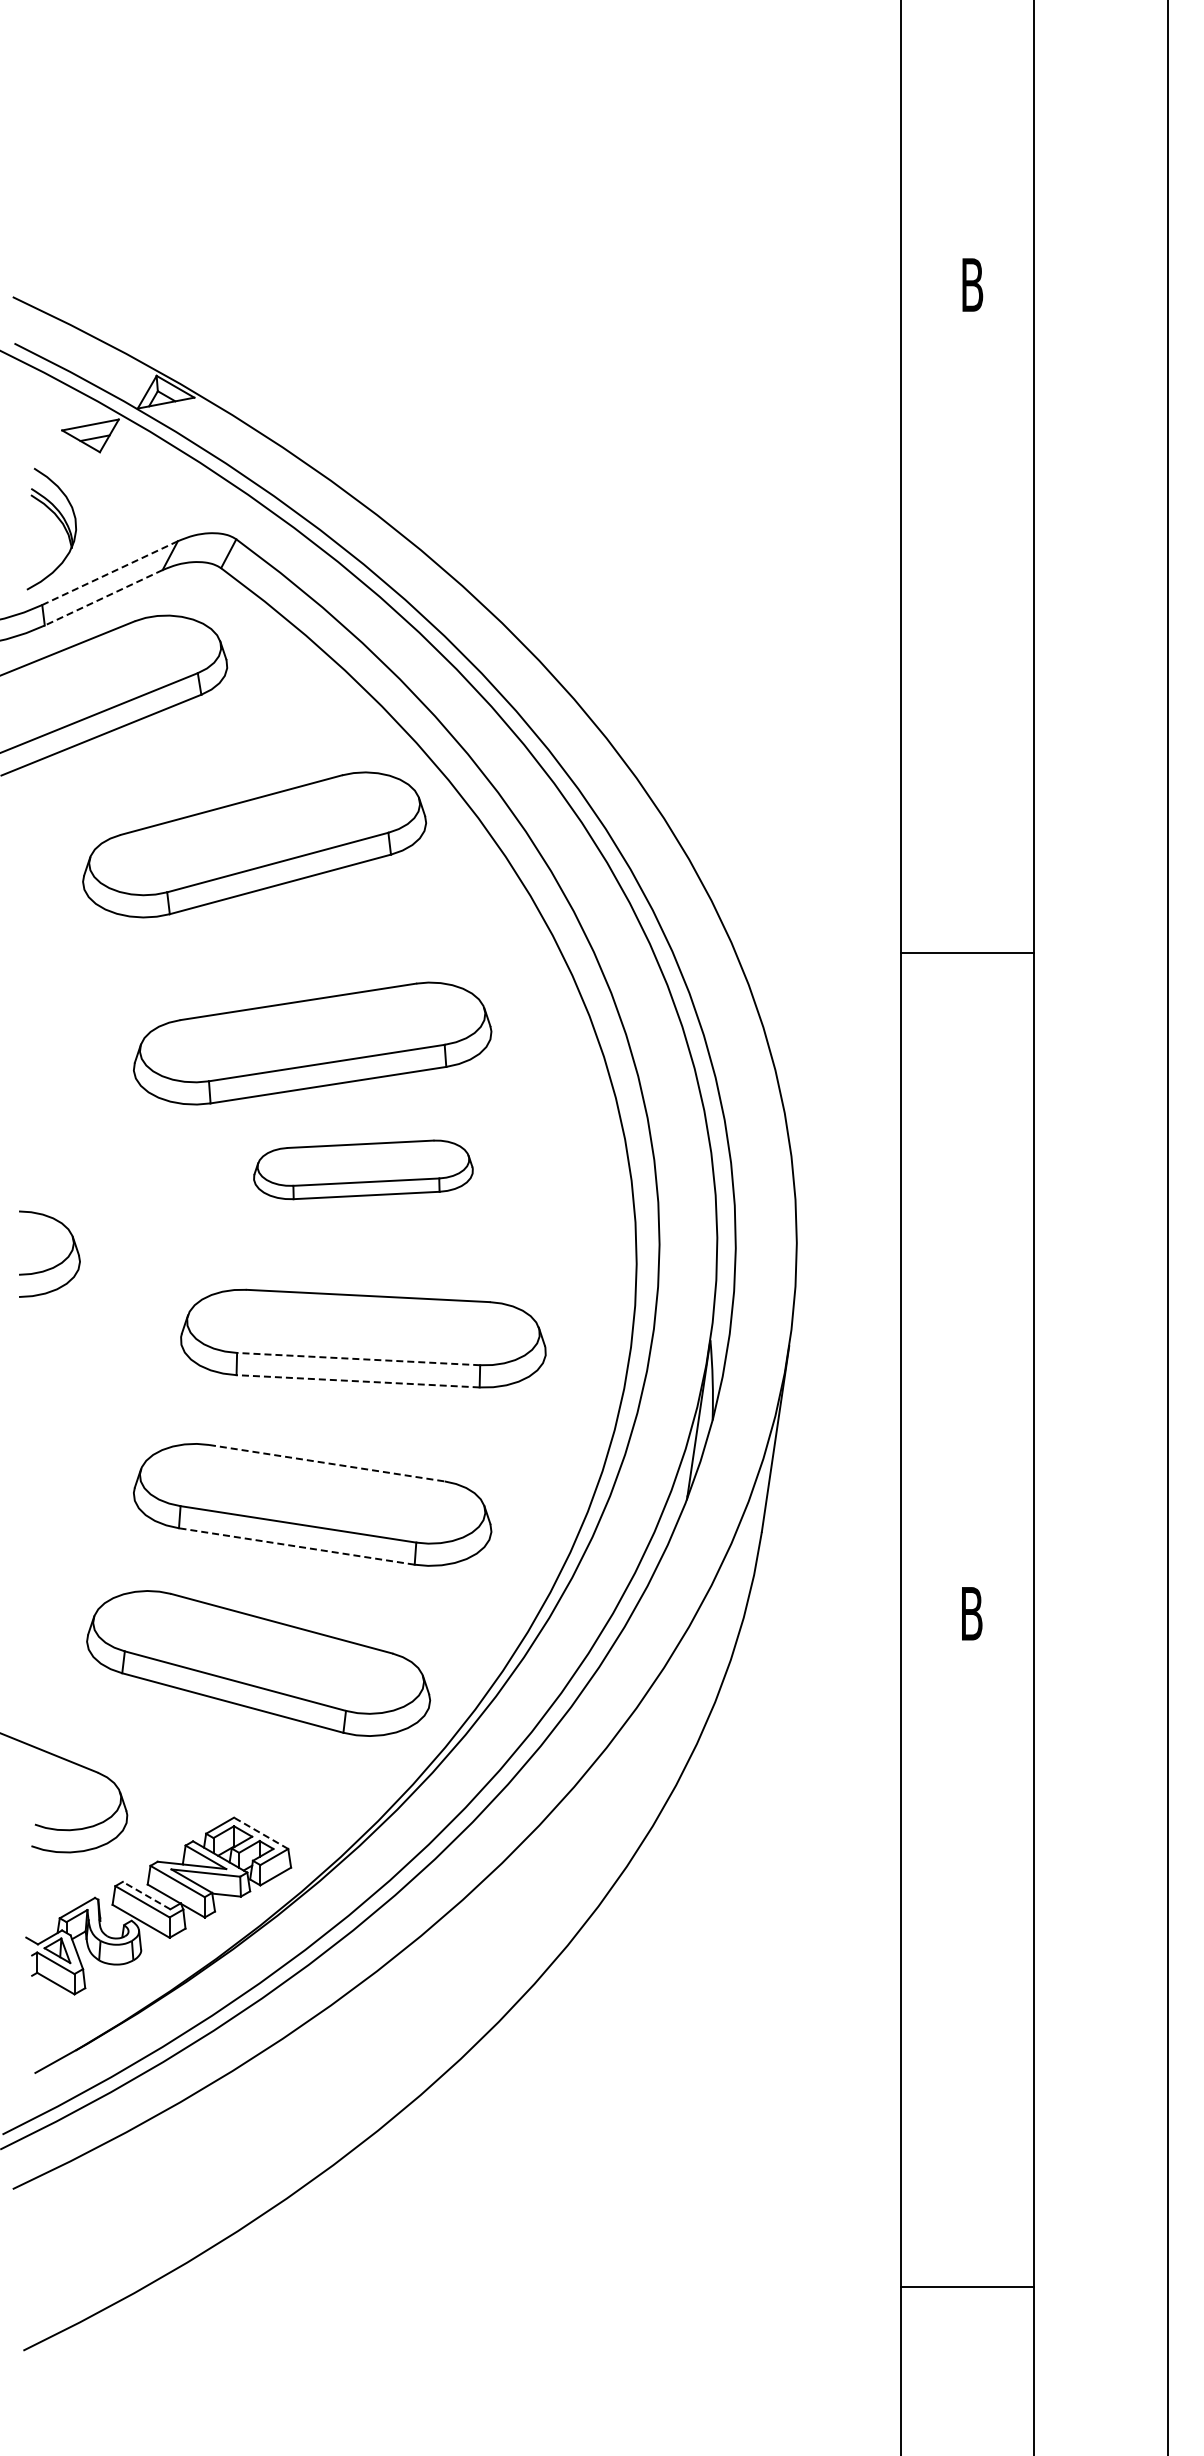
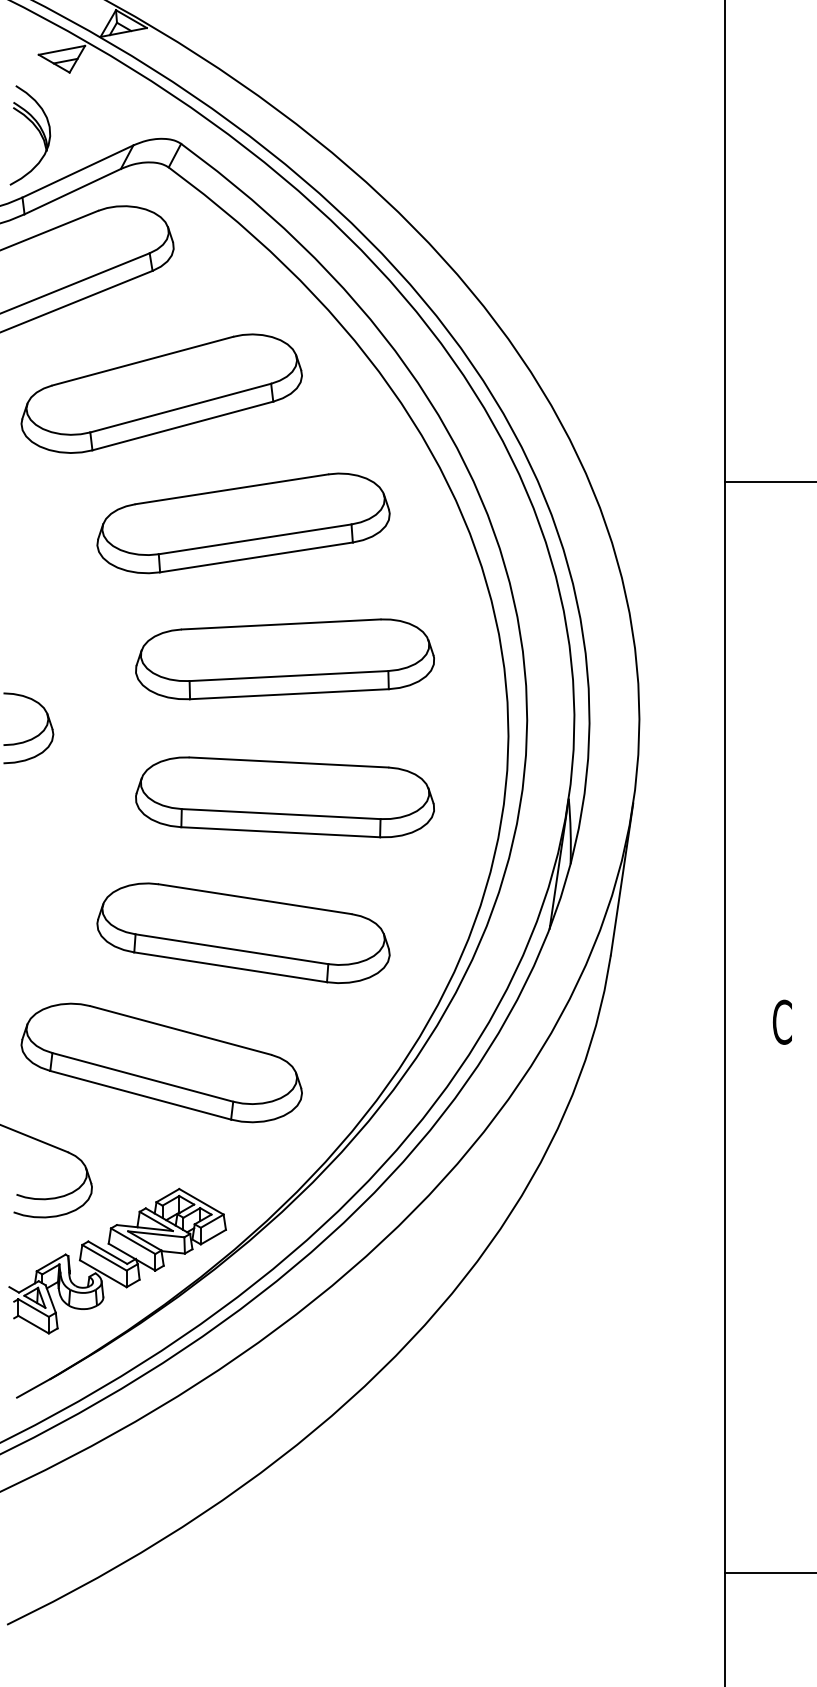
line: (110, 573) -> (78, 171), dashed -> solid
line: (103, 598) -> (72, 192), dashed -> solid
part: (254, 844) -> (161, 393), moved
part: (312, 1043) -> (243, 523), moved
part: (363, 1169) -> (285, 659), size x1.67
line: (358, 1359) -> (281, 814), dashed -> solid
line: (358, 1381) -> (281, 832), dashed -> solid
line: (327, 1463) -> (255, 899), dashed -> solid
line: (296, 1546) -> (230, 967), dashed -> solid
text: (971, 1613) -> (782, 1022), B -> C
part: (258, 1663) -> (161, 1062), moved
line: (260, 1833) -> (200, 1201), dashed -> solid
line: (146, 1895) -> (107, 1252), dashed -> solid

